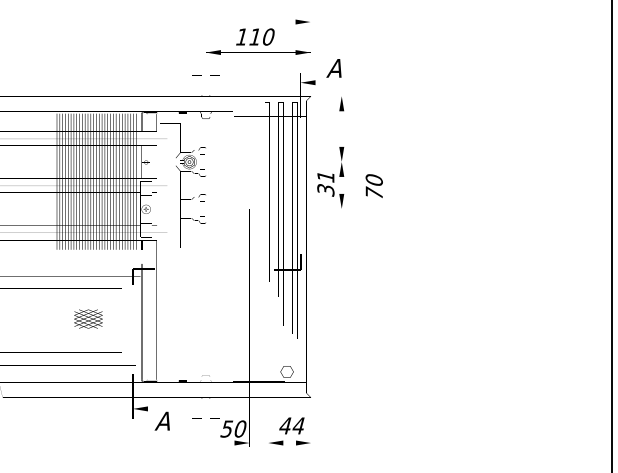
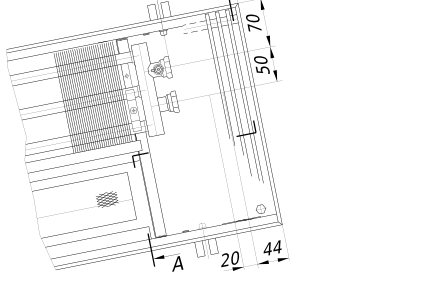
text: (325, 182) -> (261, 64), 31 -> 50
text: (373, 185) -> (252, 22), moved
text: (226, 428) -> (224, 259), 50 -> 20

